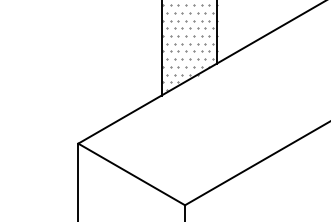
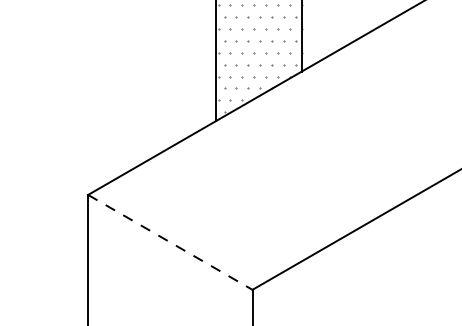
line: (131, 174) -> (170, 242), solid -> dashed

